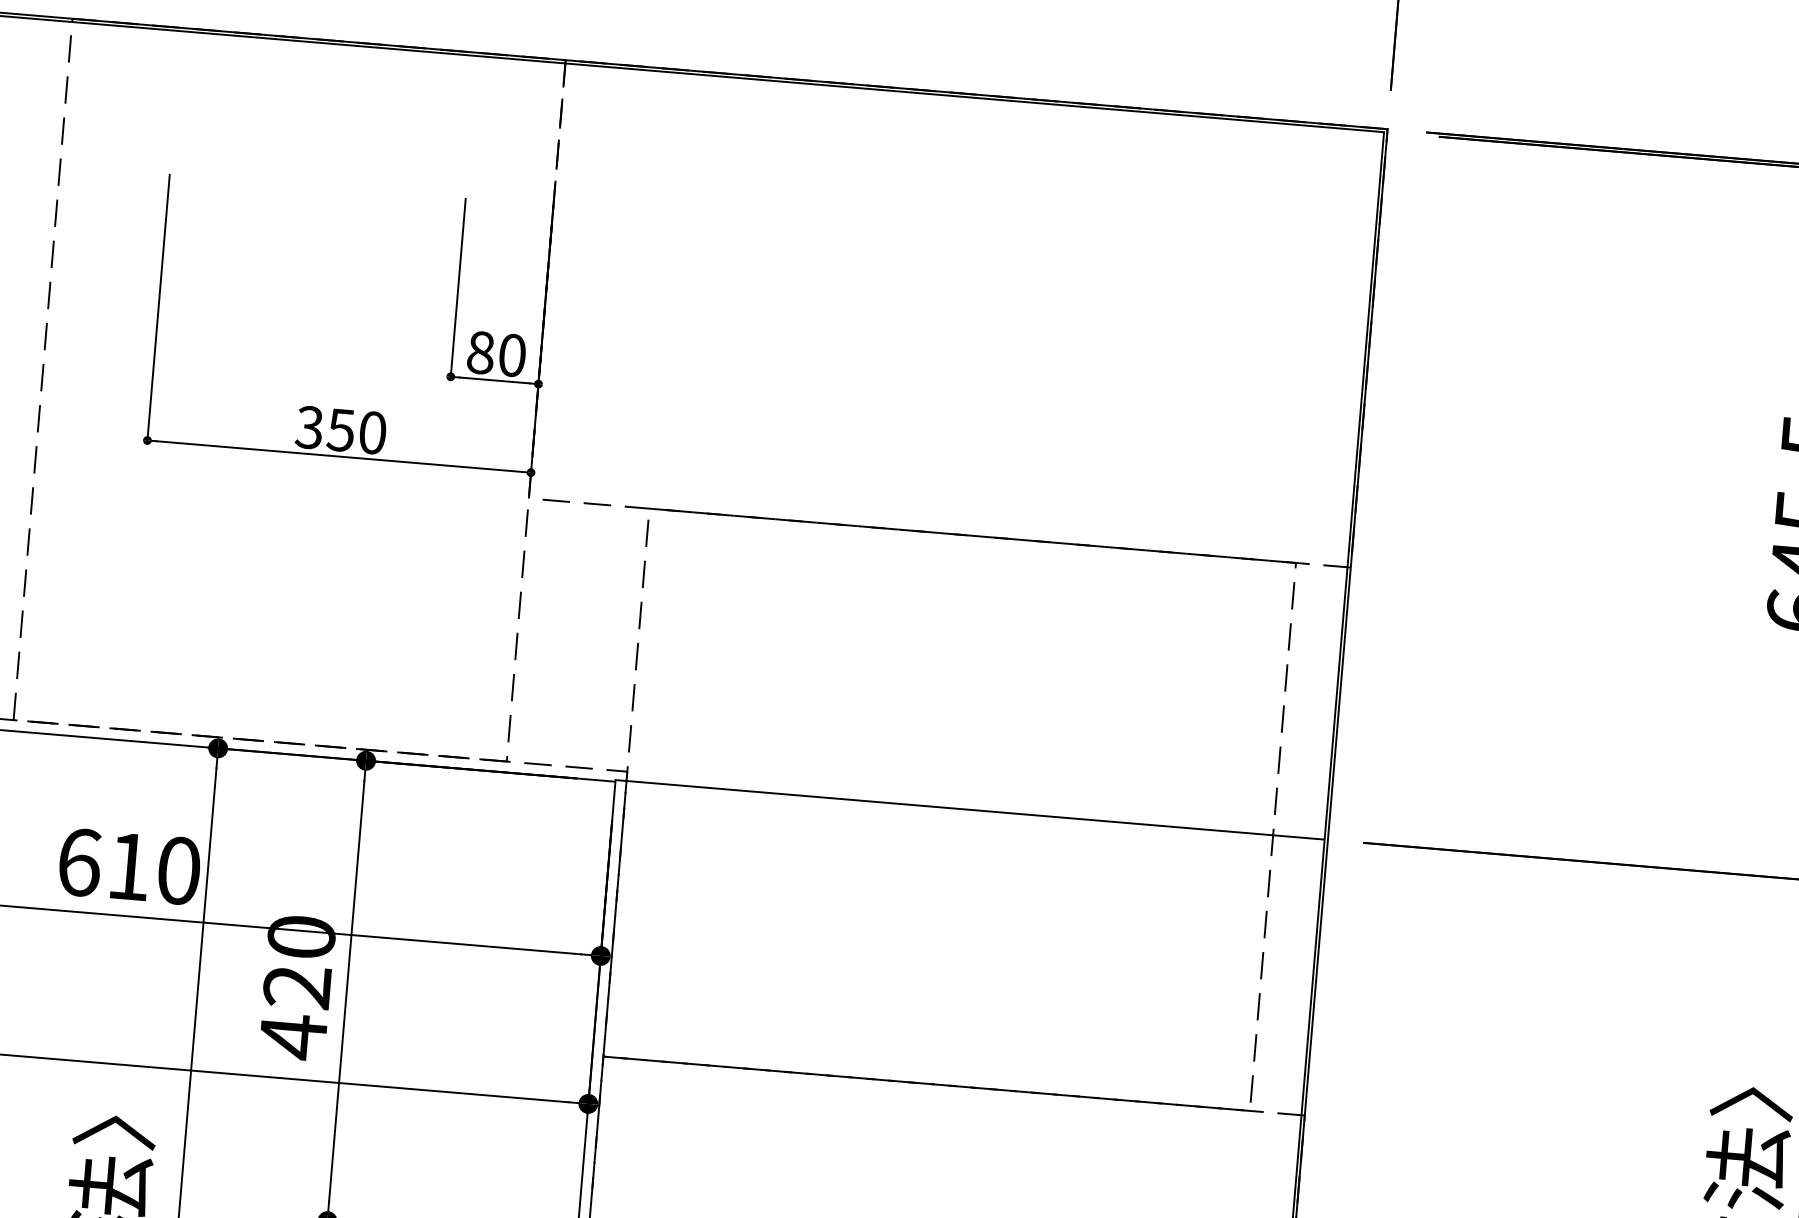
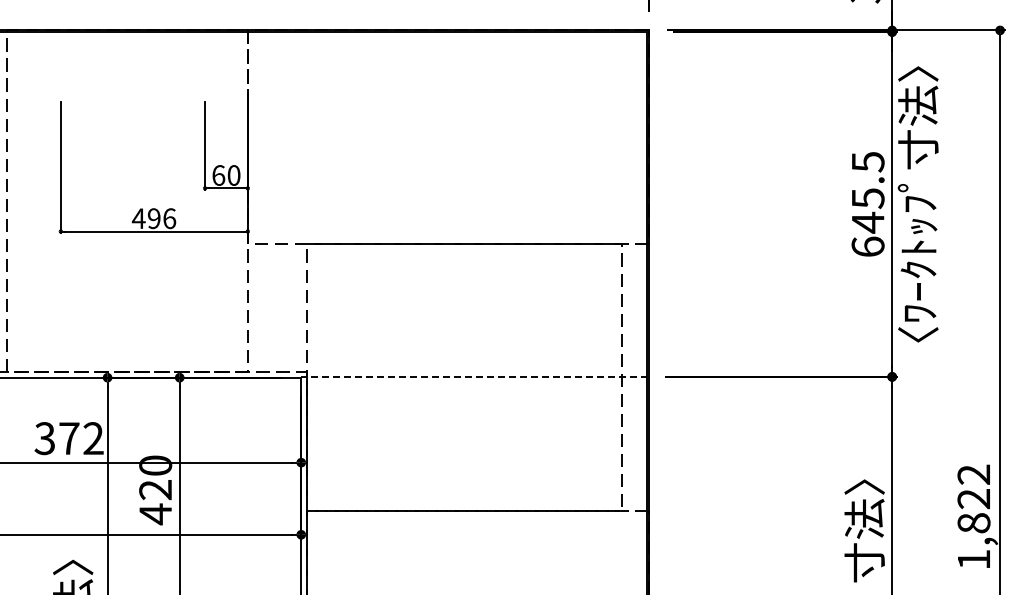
text: (480, 352) -> (218, 175), 80 -> 60
text: (339, 429) -> (153, 218), 350 -> 496
line: (968, 808) -> (473, 376), solid -> dashed
text: (127, 866) -> (68, 438), 610 -> 372

